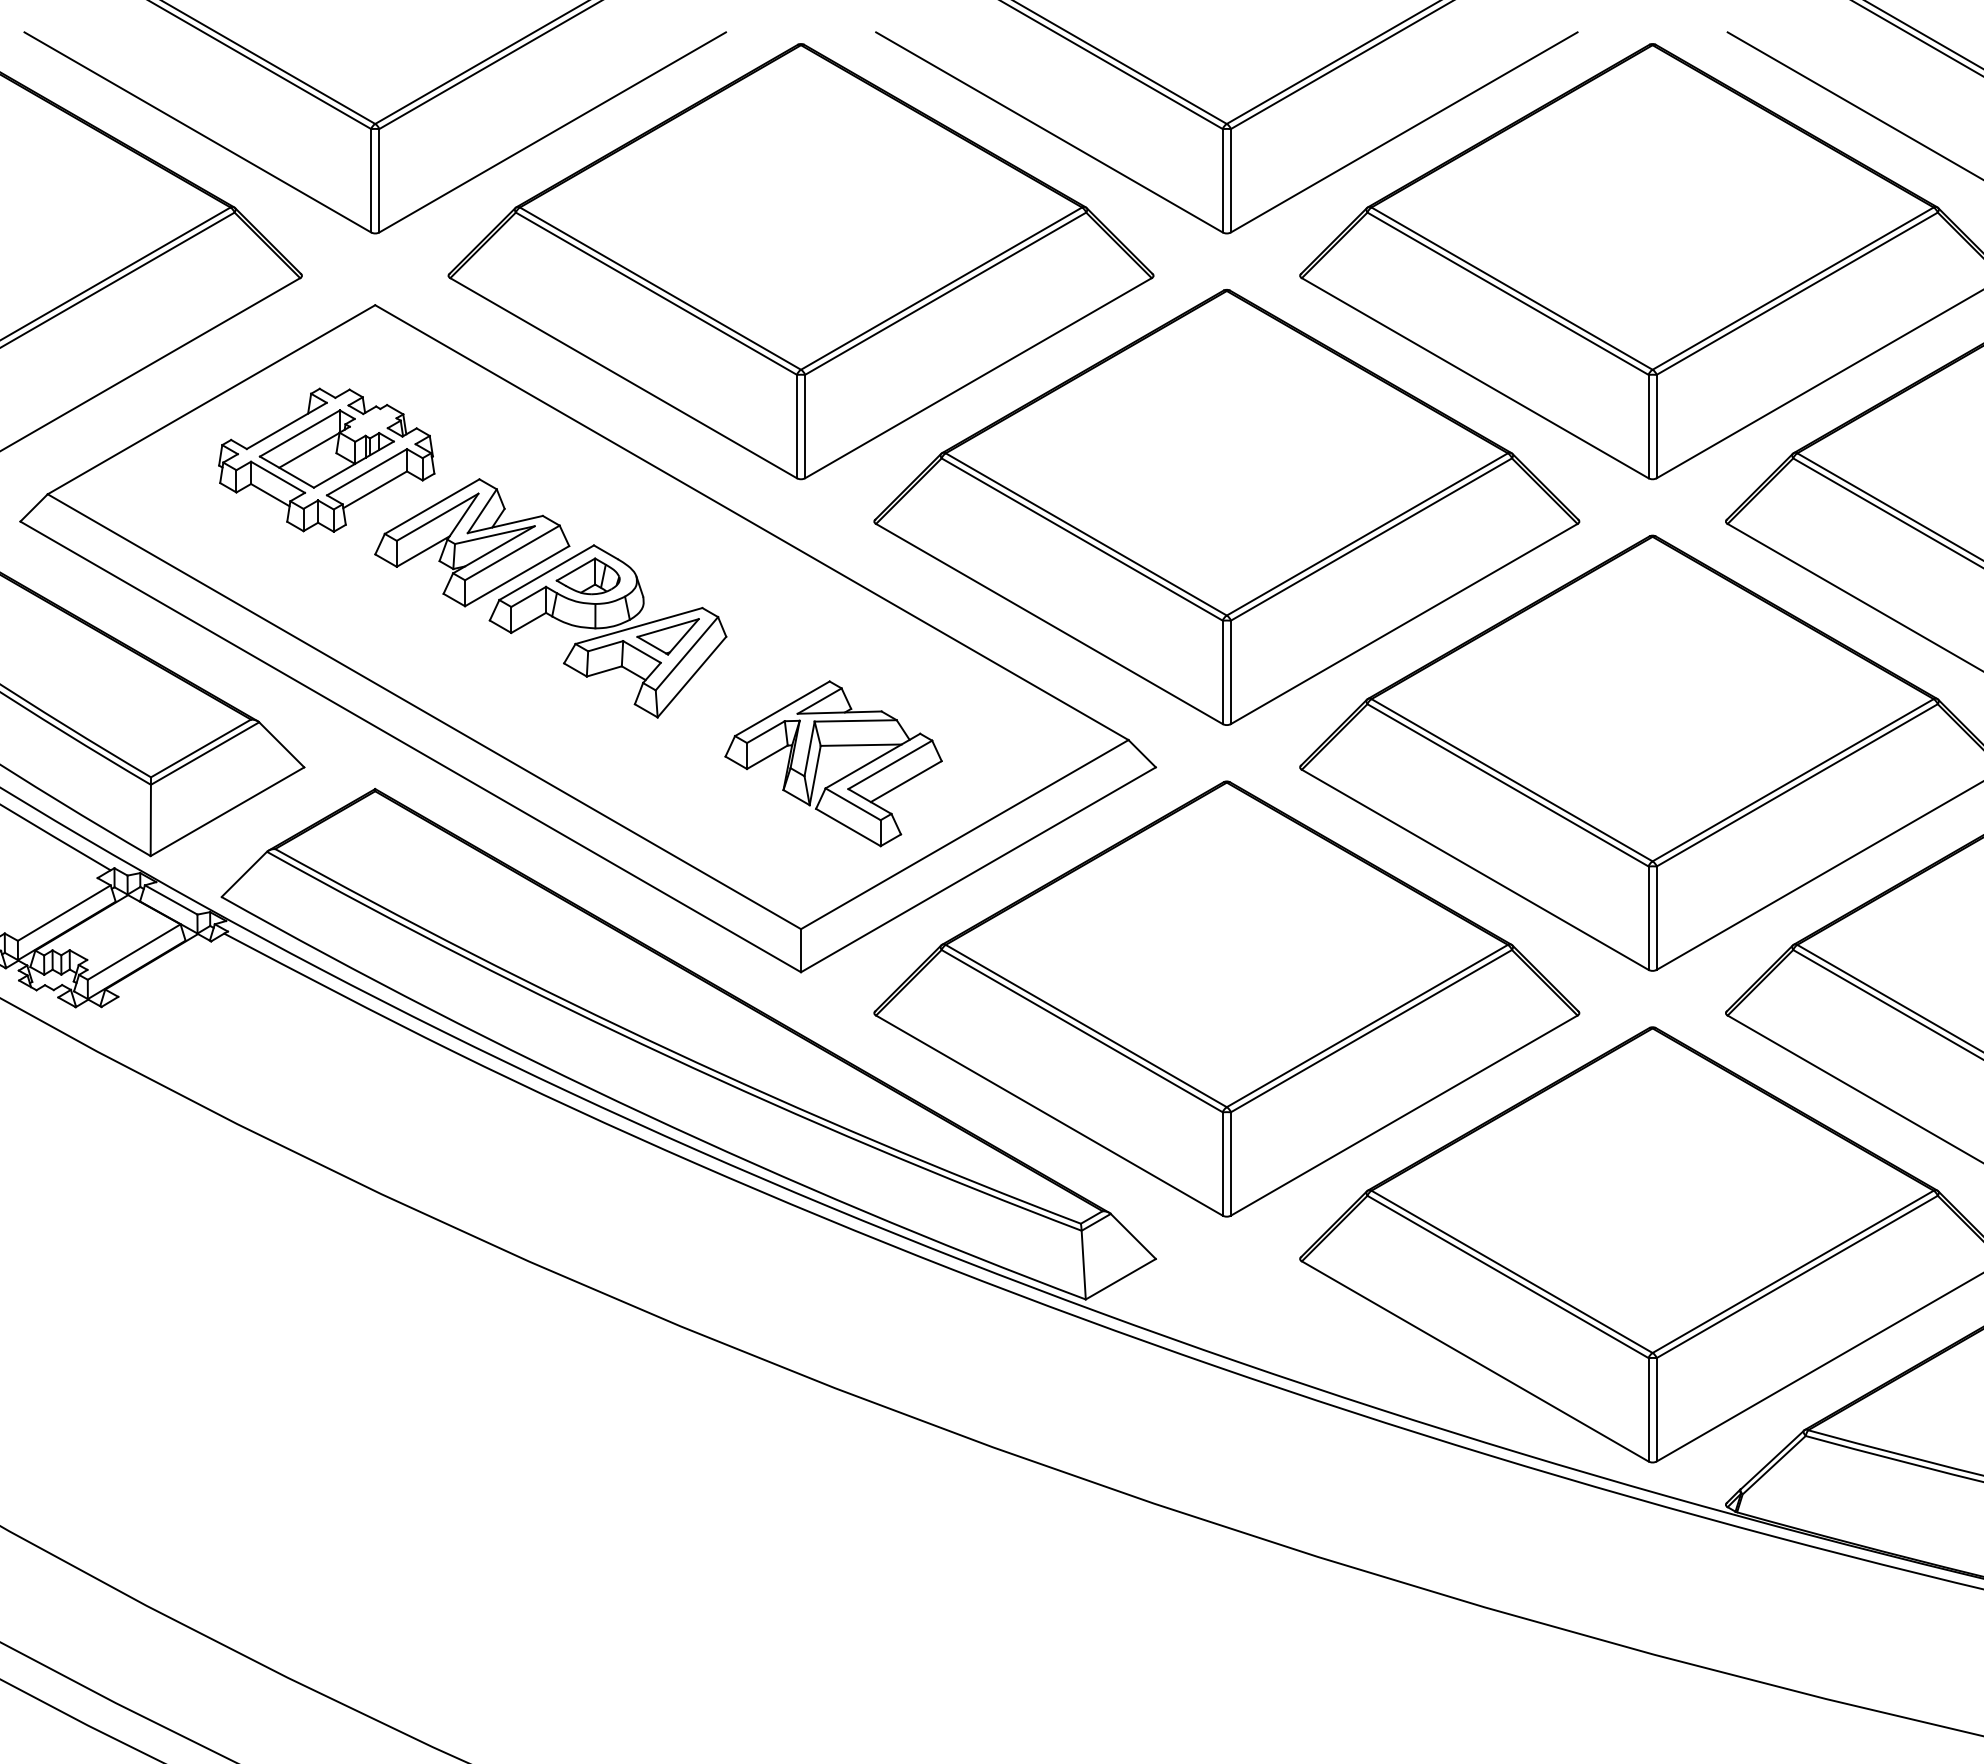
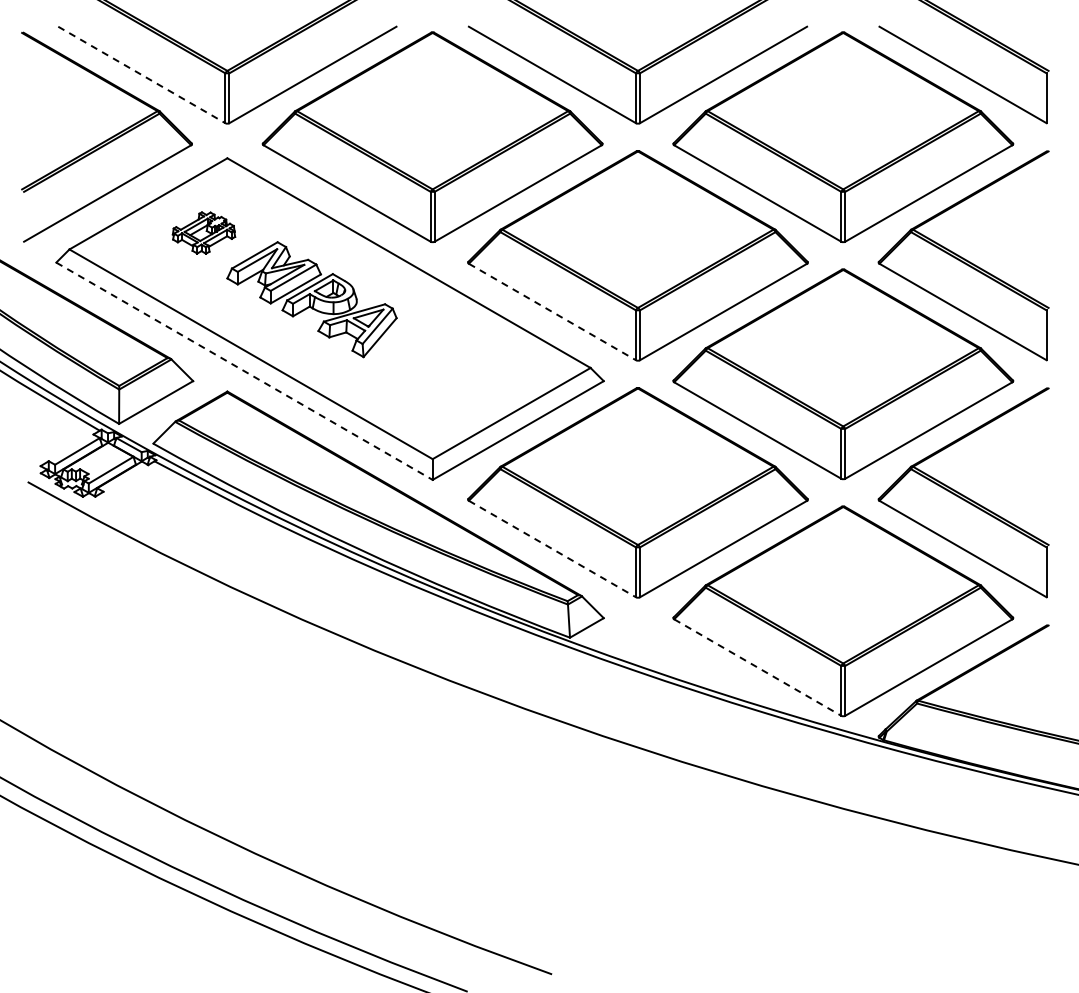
line: (199, 133) -> (142, 75), solid -> dashed
part: (325, 459) -> (203, 232), size x0.6
line: (1049, 625) -> (552, 312), solid -> dashed
line: (410, 747) -> (244, 371), solid -> dashed
part: (833, 763) -> (448, 379), removed
line: (1049, 1116) -> (552, 549), solid -> dashed
line: (1476, 1361) -> (758, 667), solid -> dashed

